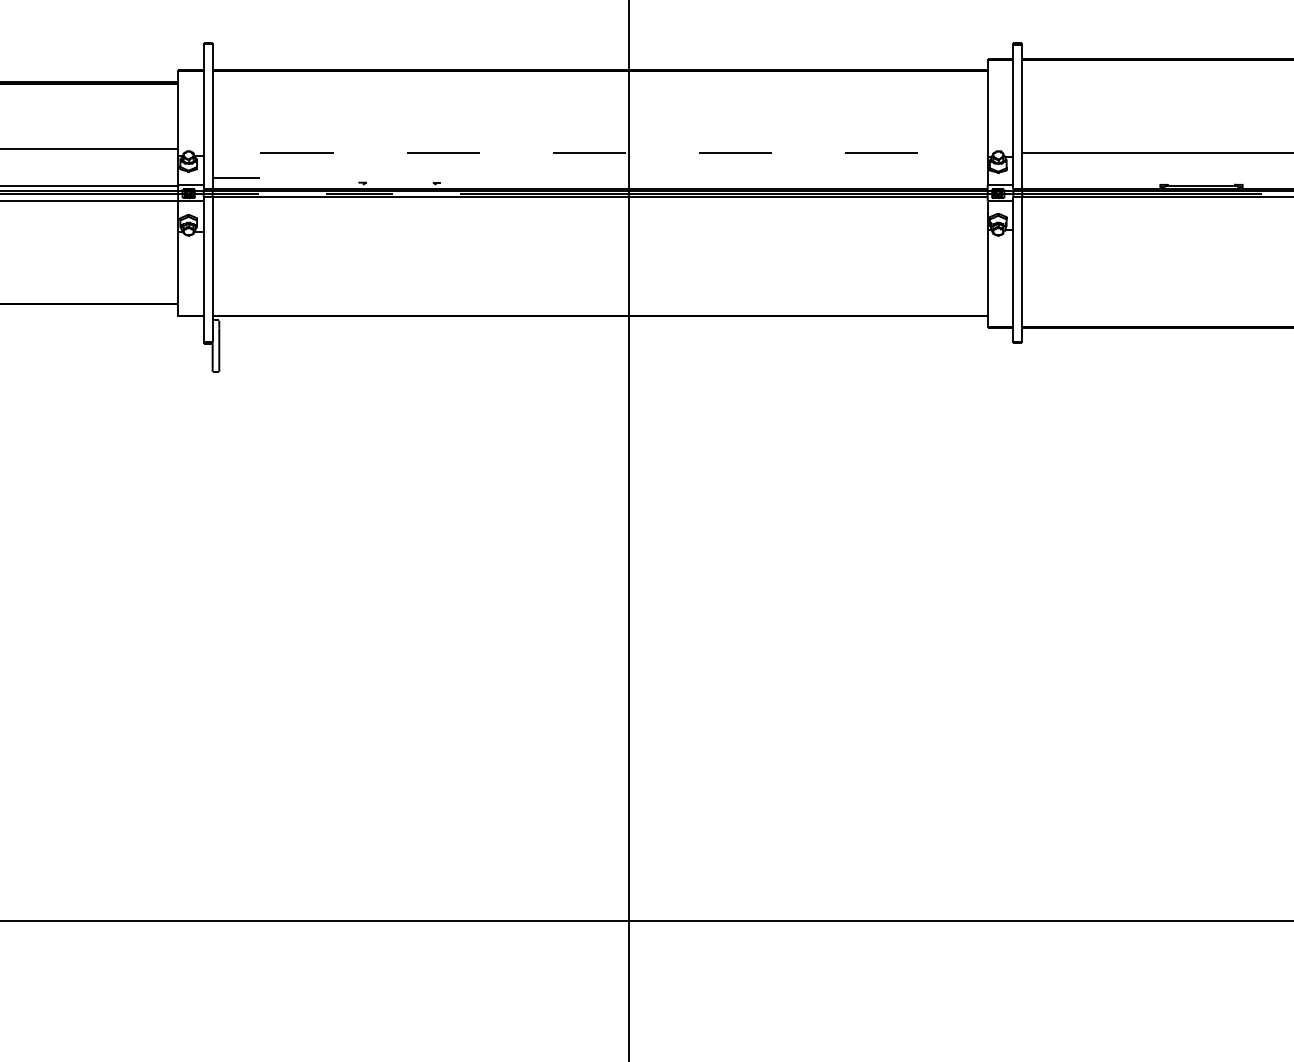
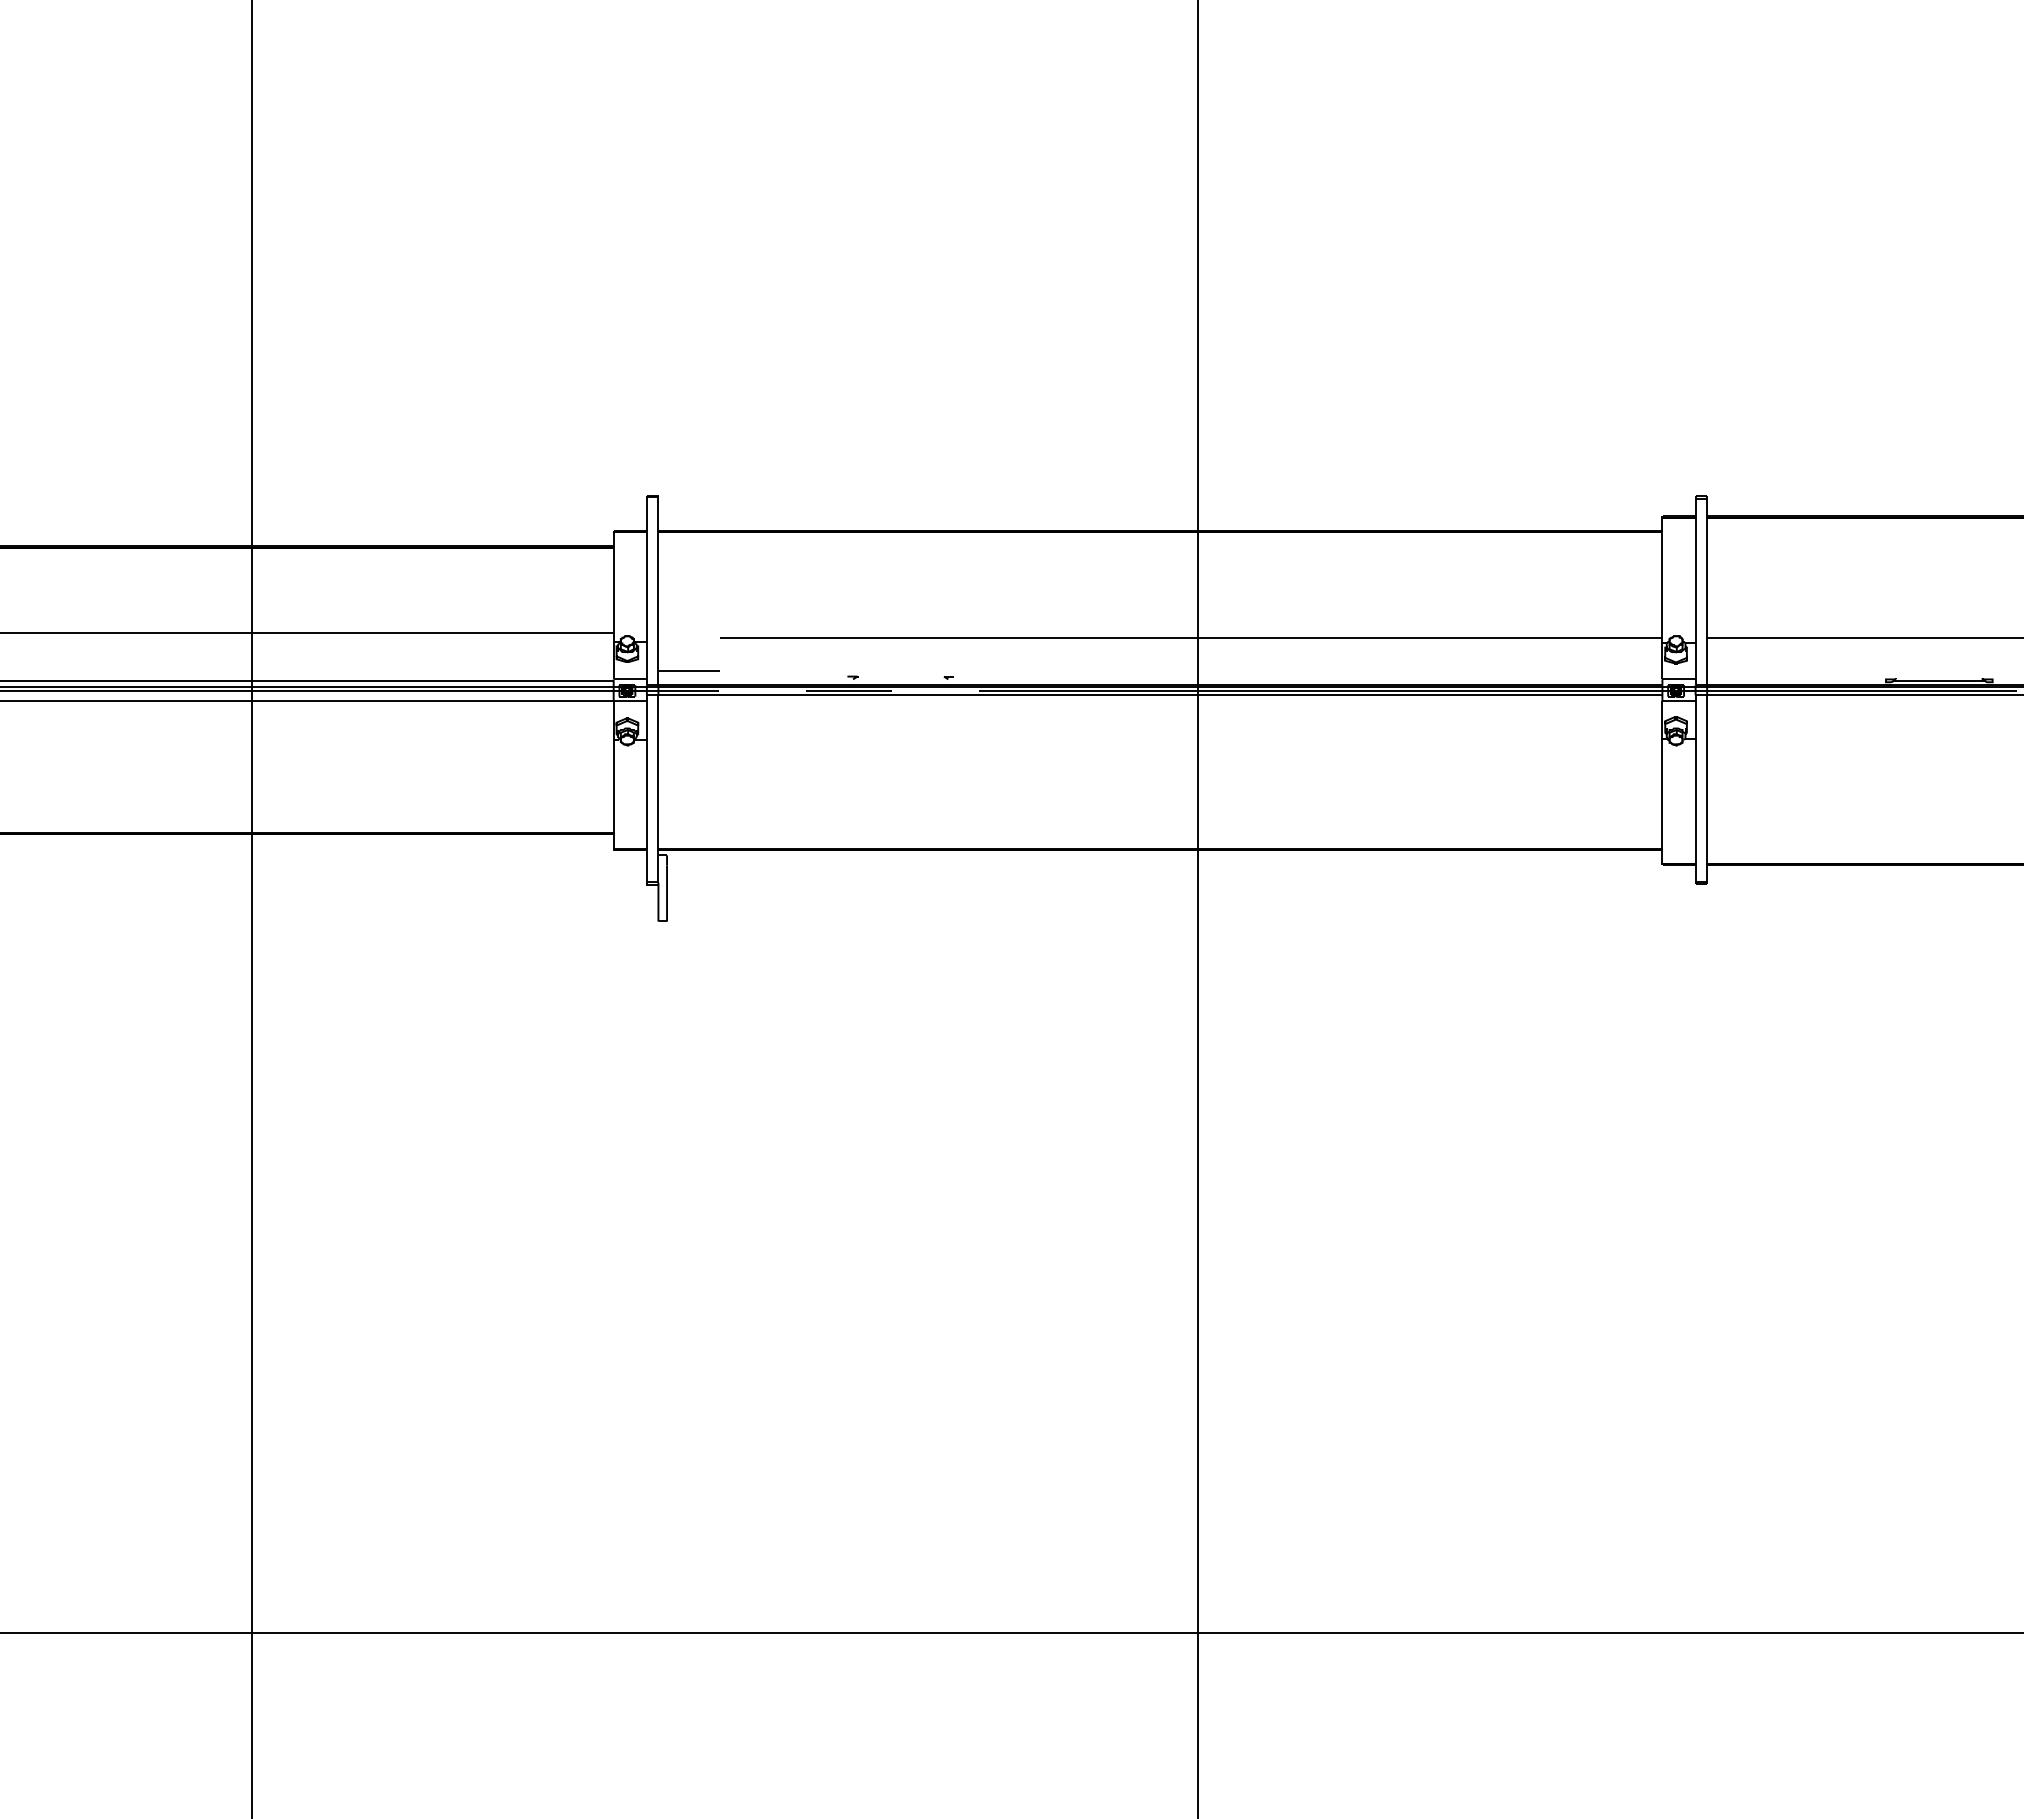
line: (624, 152) -> (1191, 637), dashed -> solid

